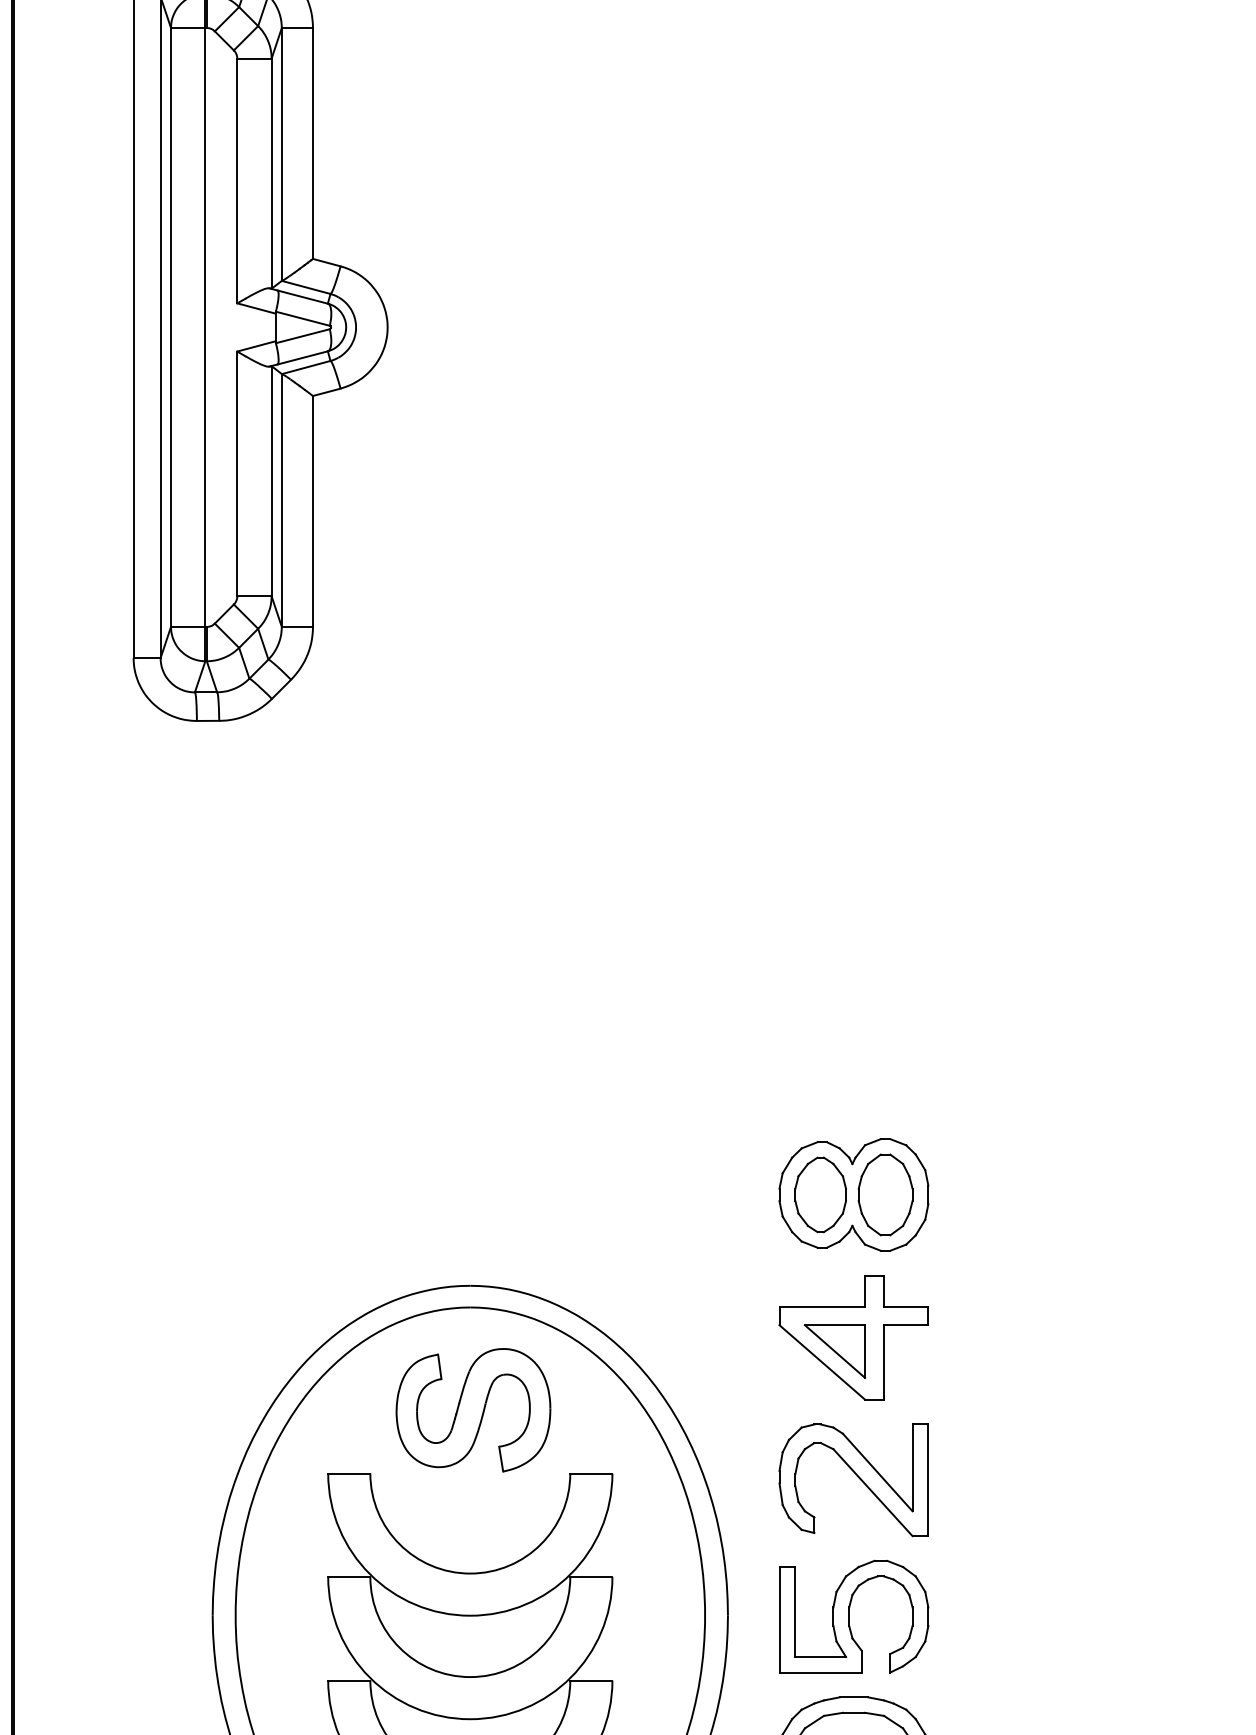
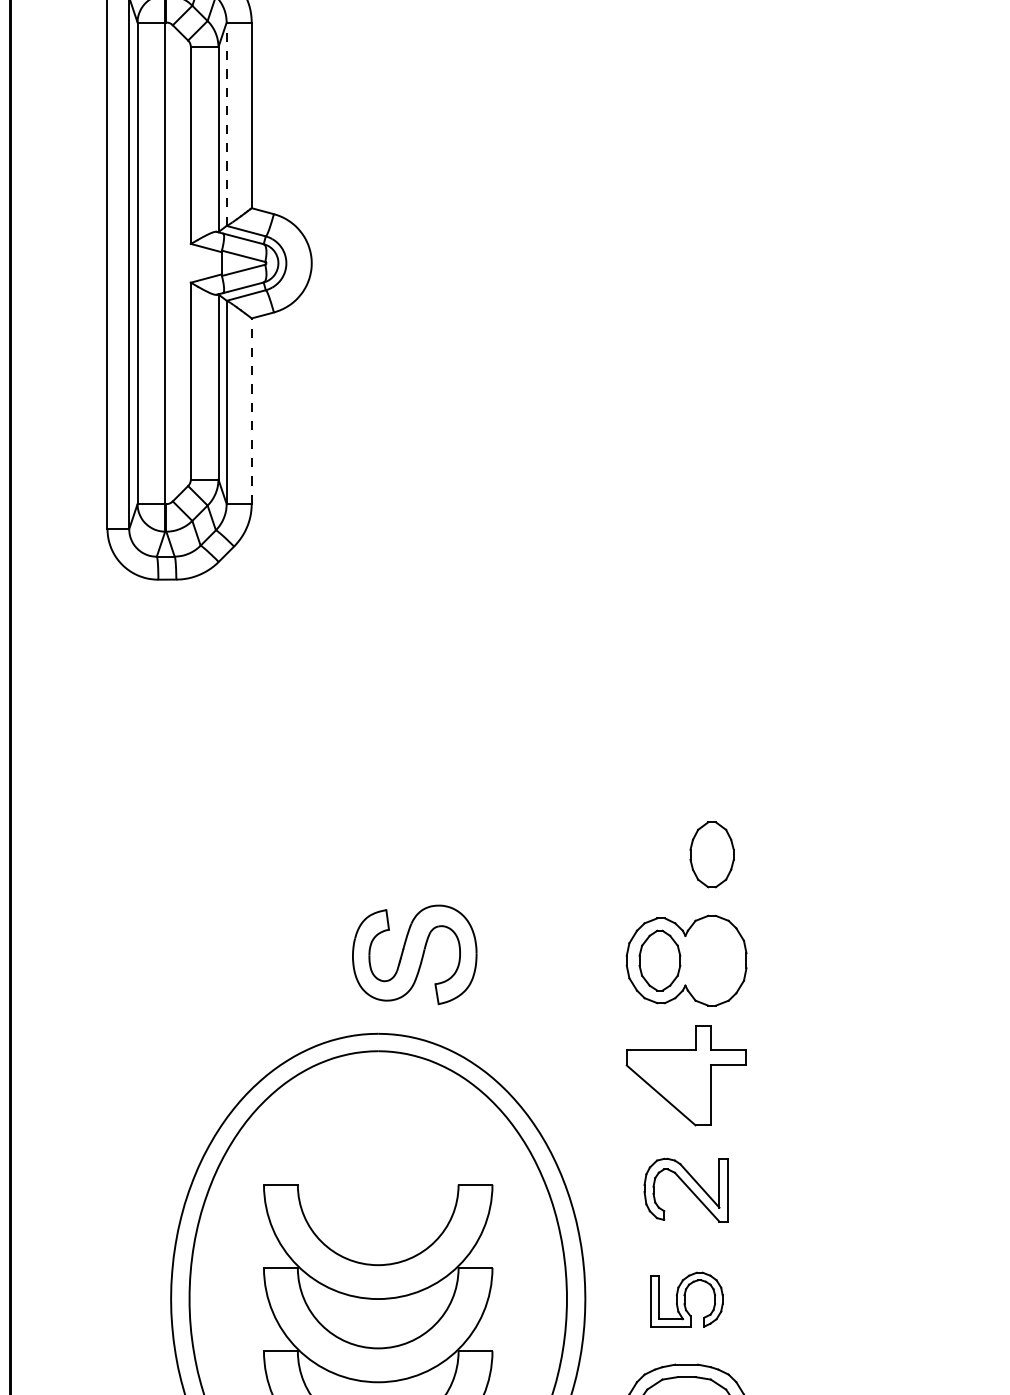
line: (281, 154) -> (226, 124), solid -> dashed
line: (312, 511) -> (251, 411), solid -> dashed
part: (884, 1194) -> (711, 854), moved
part: (835, 1351) -> (671, 1086), removed
part: (473, 1409) -> (414, 954), moved
part: (852, 1480) -> (685, 1190), size x0.7
part: (853, 1616) -> (686, 1299), size x0.6

